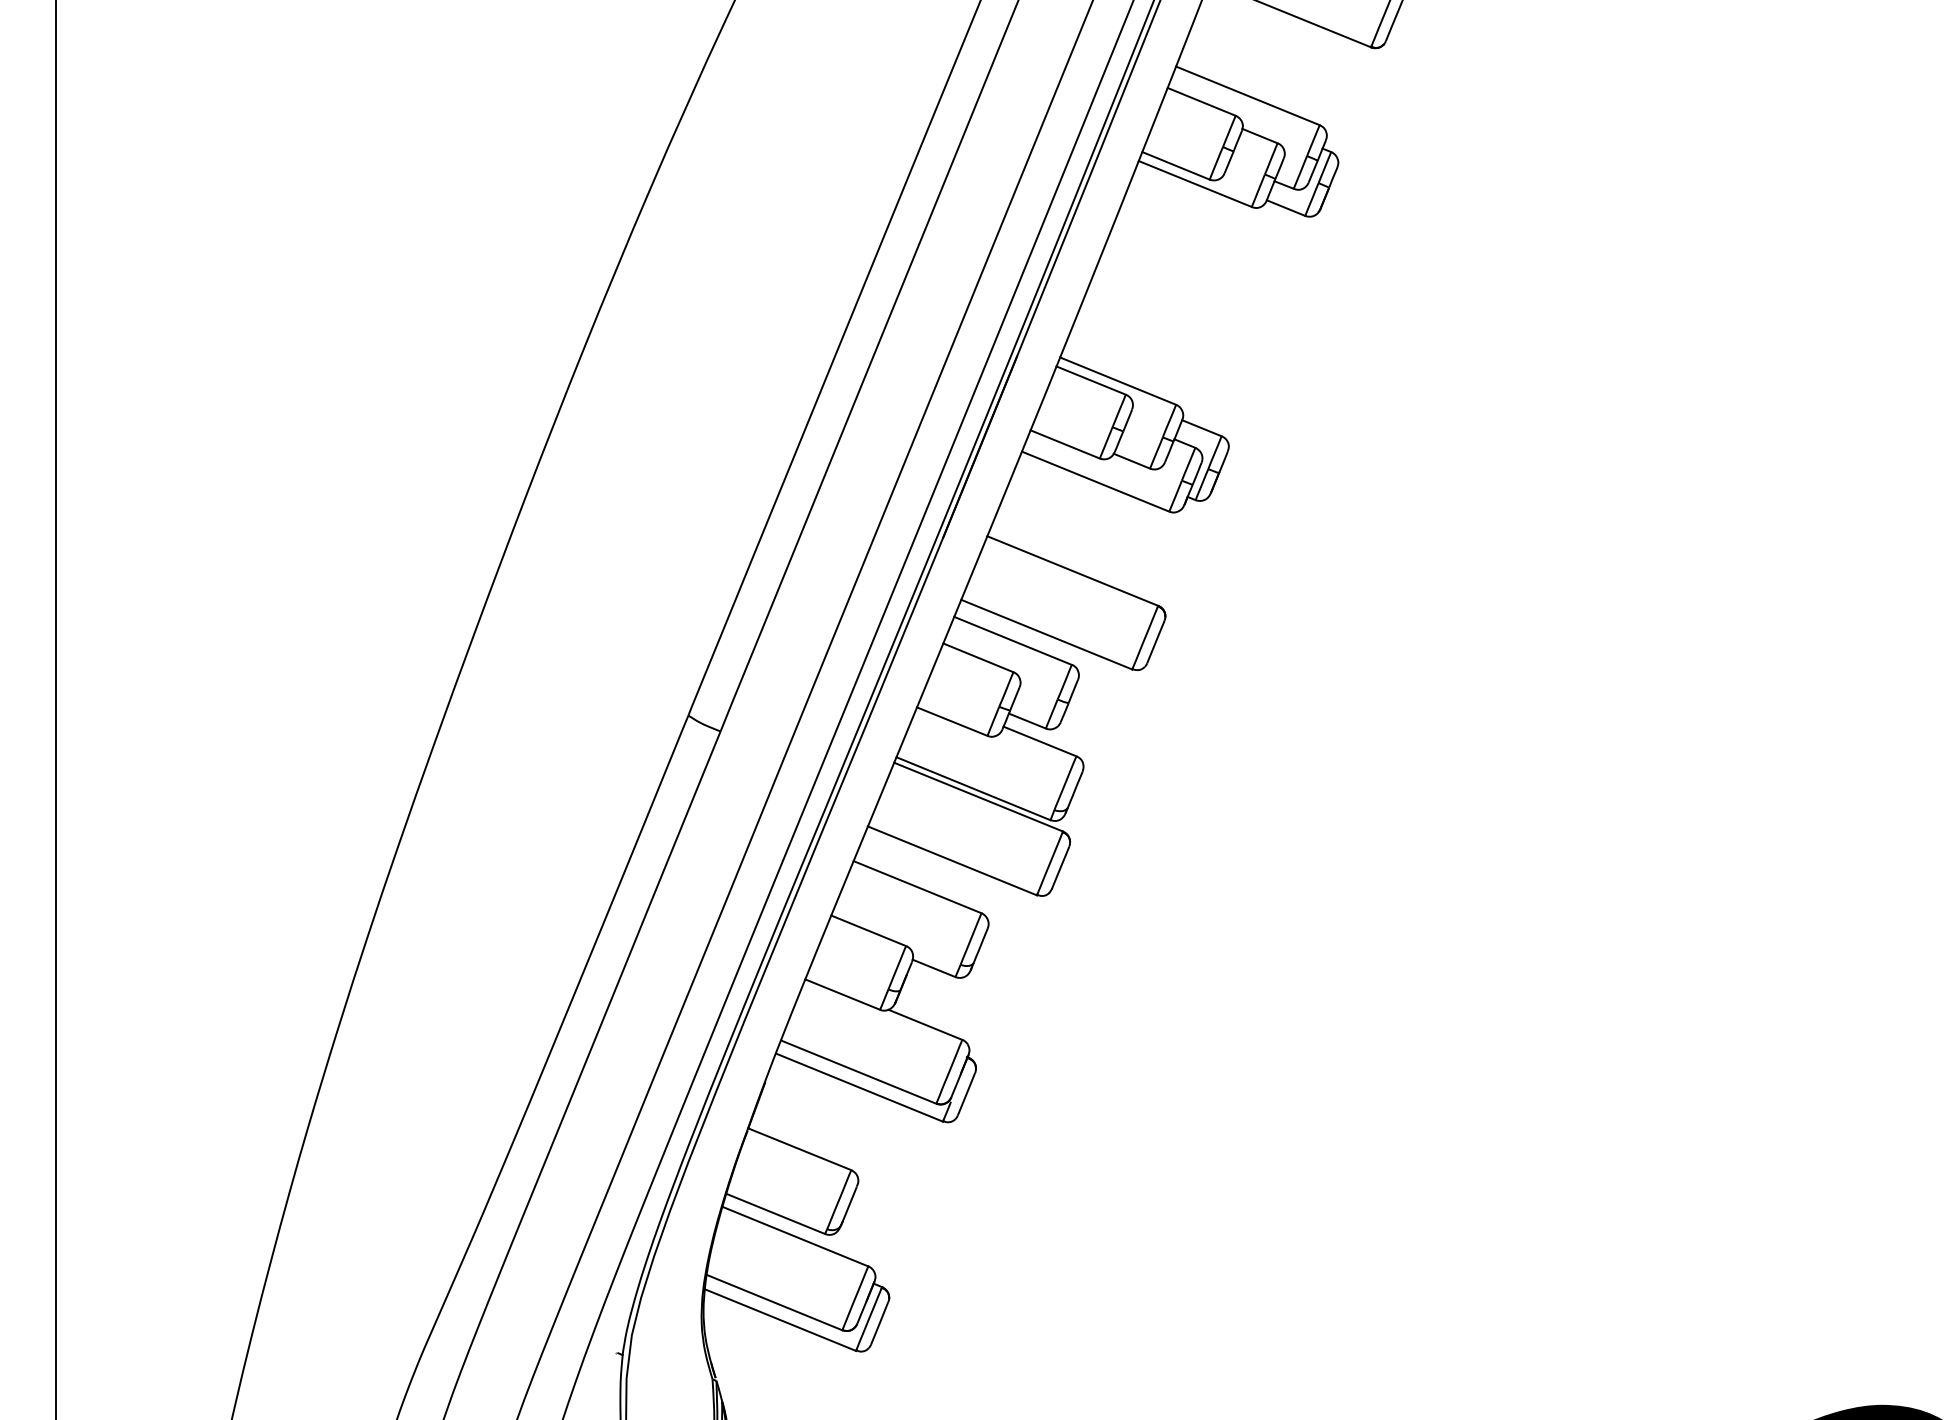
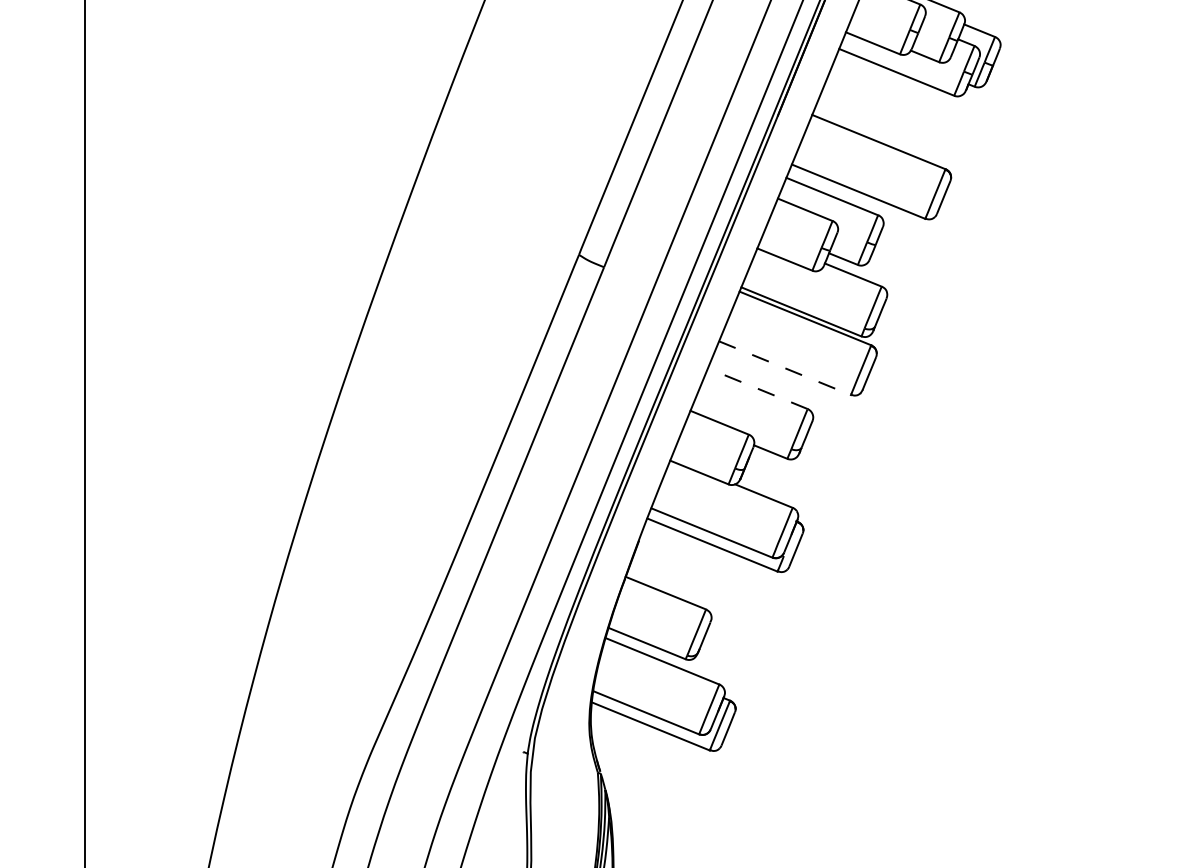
line: (952, 861) -> (785, 368), solid -> dashed
line: (917, 887) -> (757, 388), solid -> dashed

